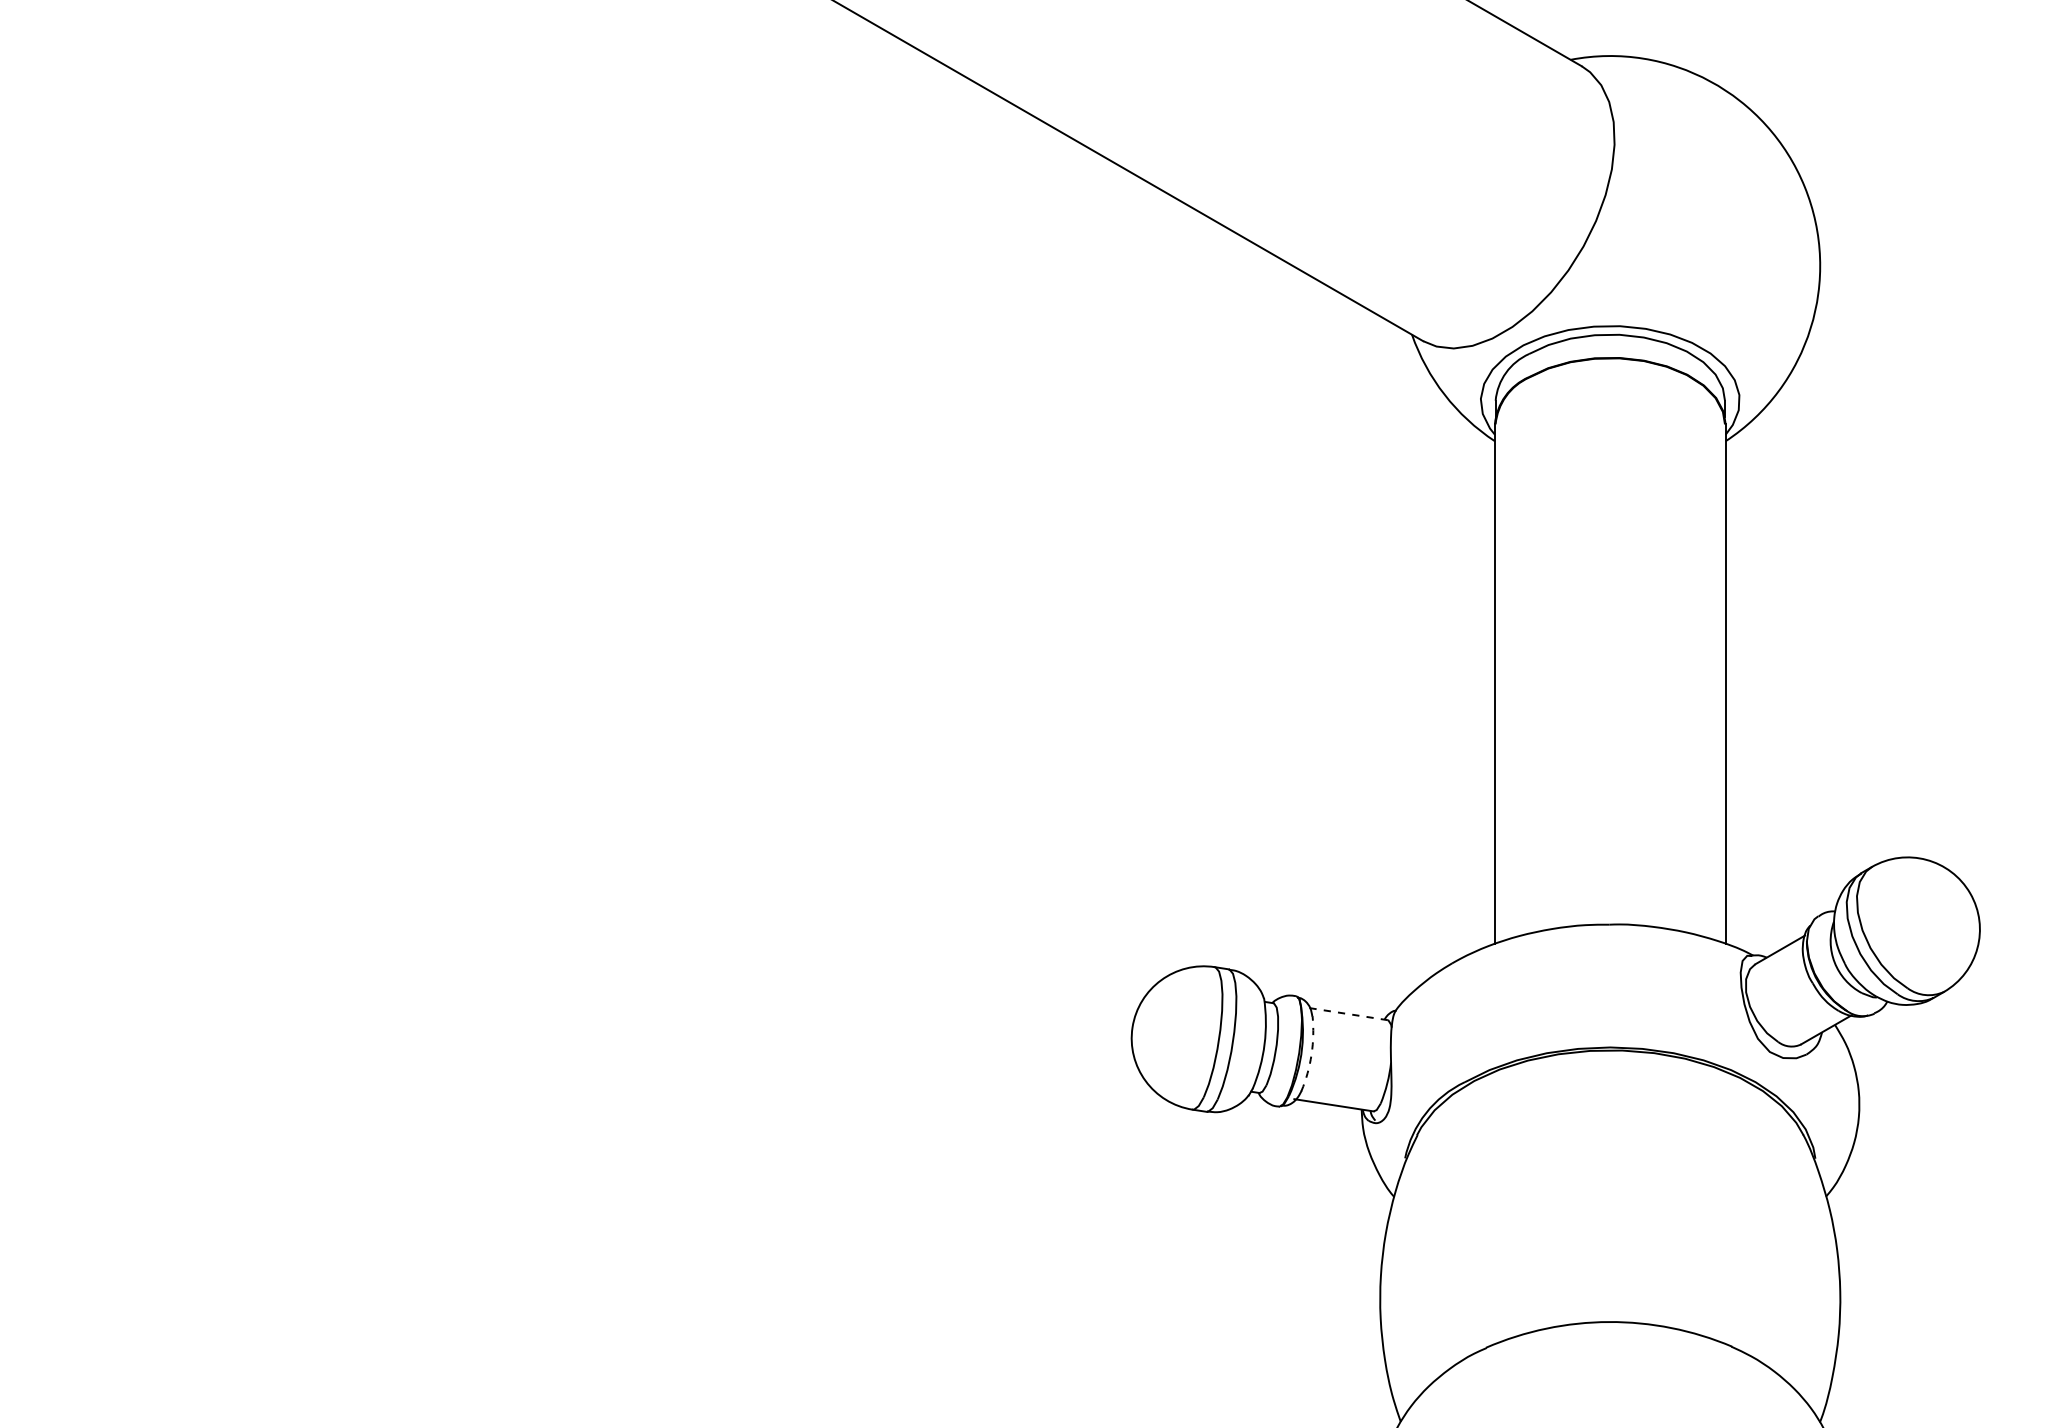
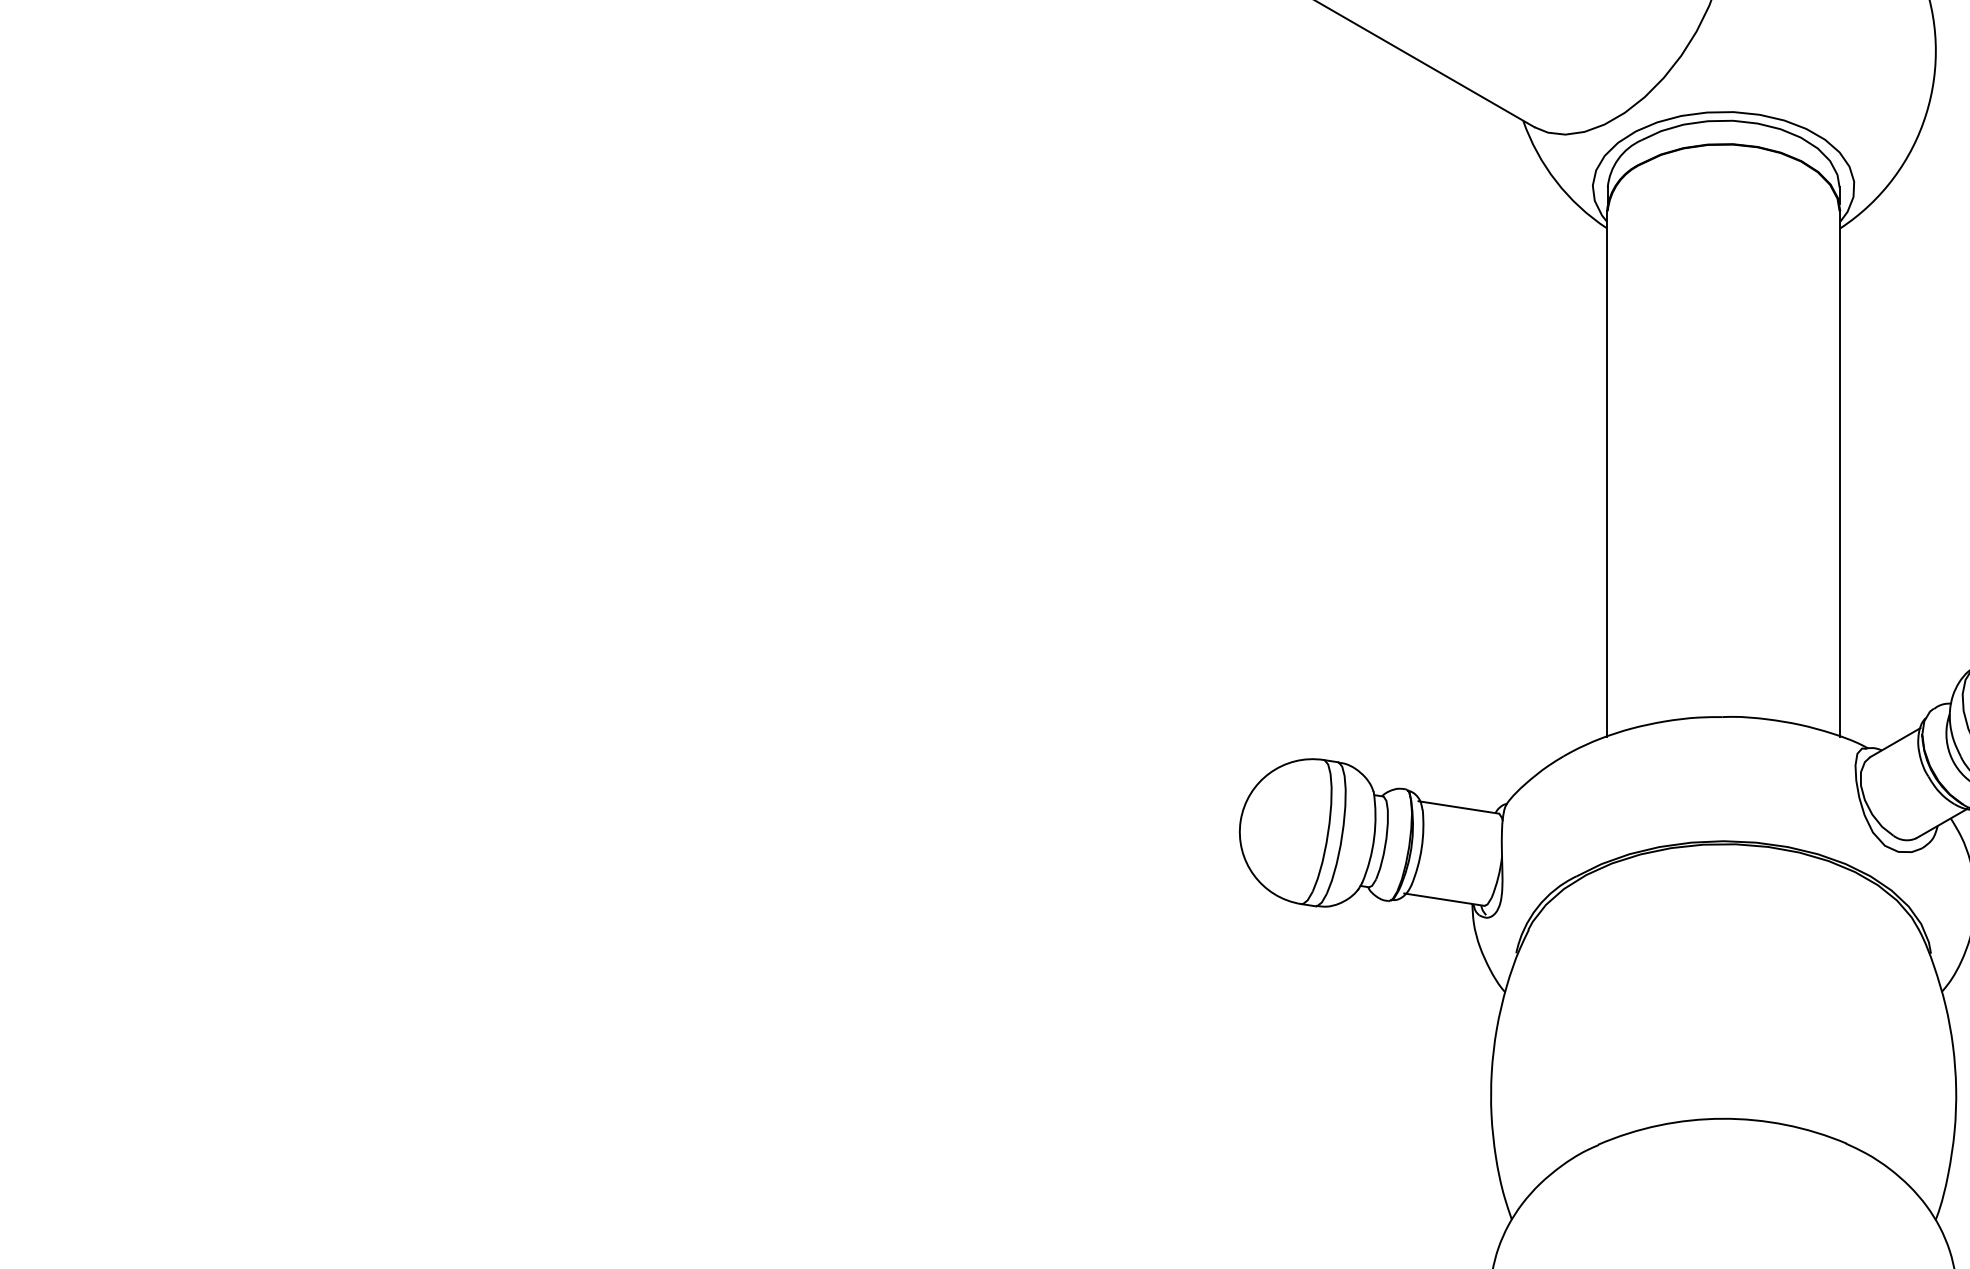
line: (1347, 1013) -> (1458, 806), dashed -> solid
arc: (1311, 1054) -> (1421, 848), dashed -> solid

